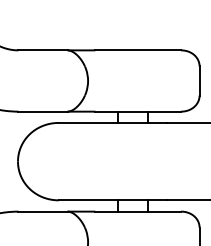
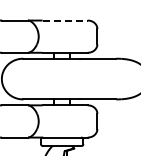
line: (138, 50) -> (65, 20), solid -> dashed

